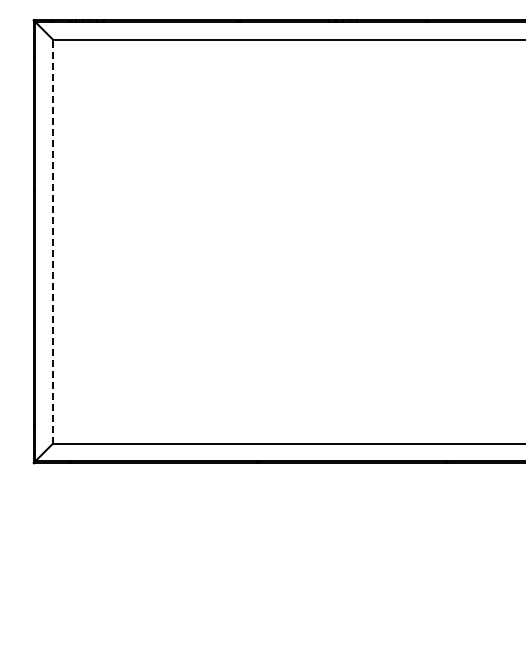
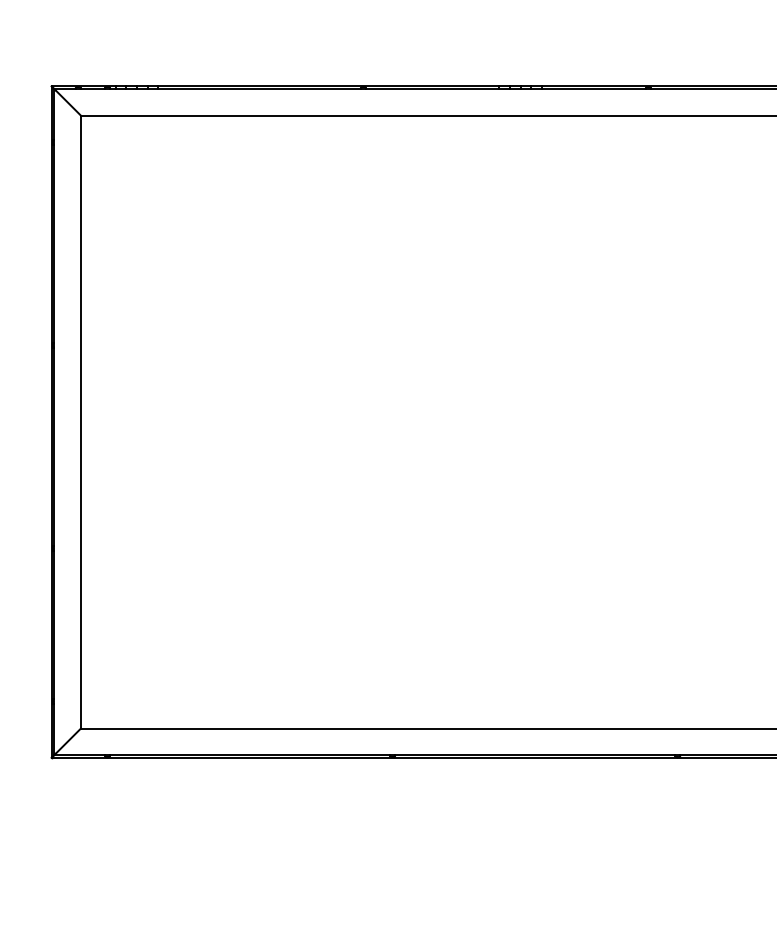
line: (53, 241) -> (81, 421), dashed -> solid

